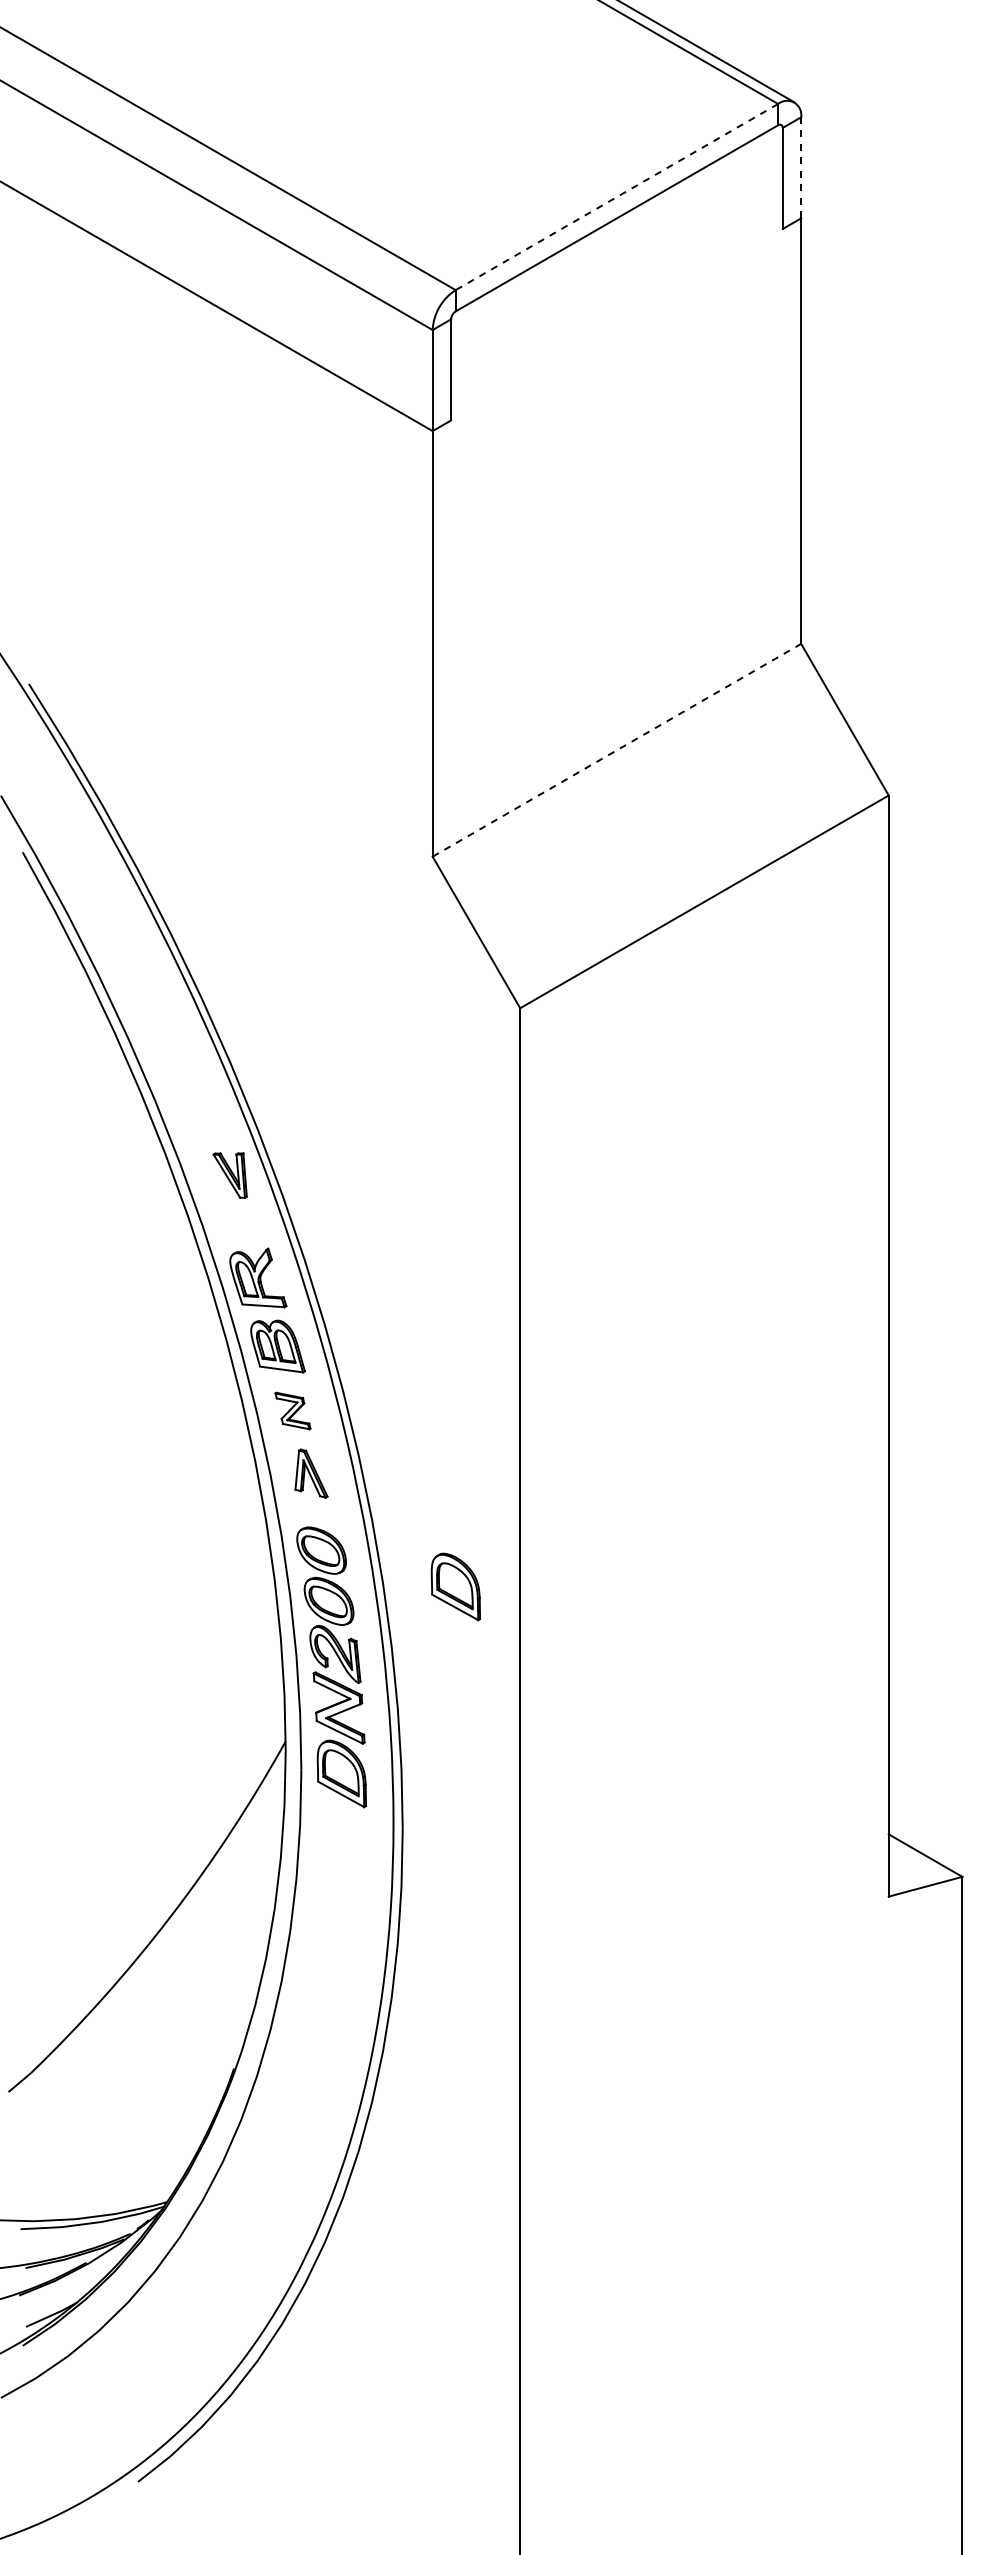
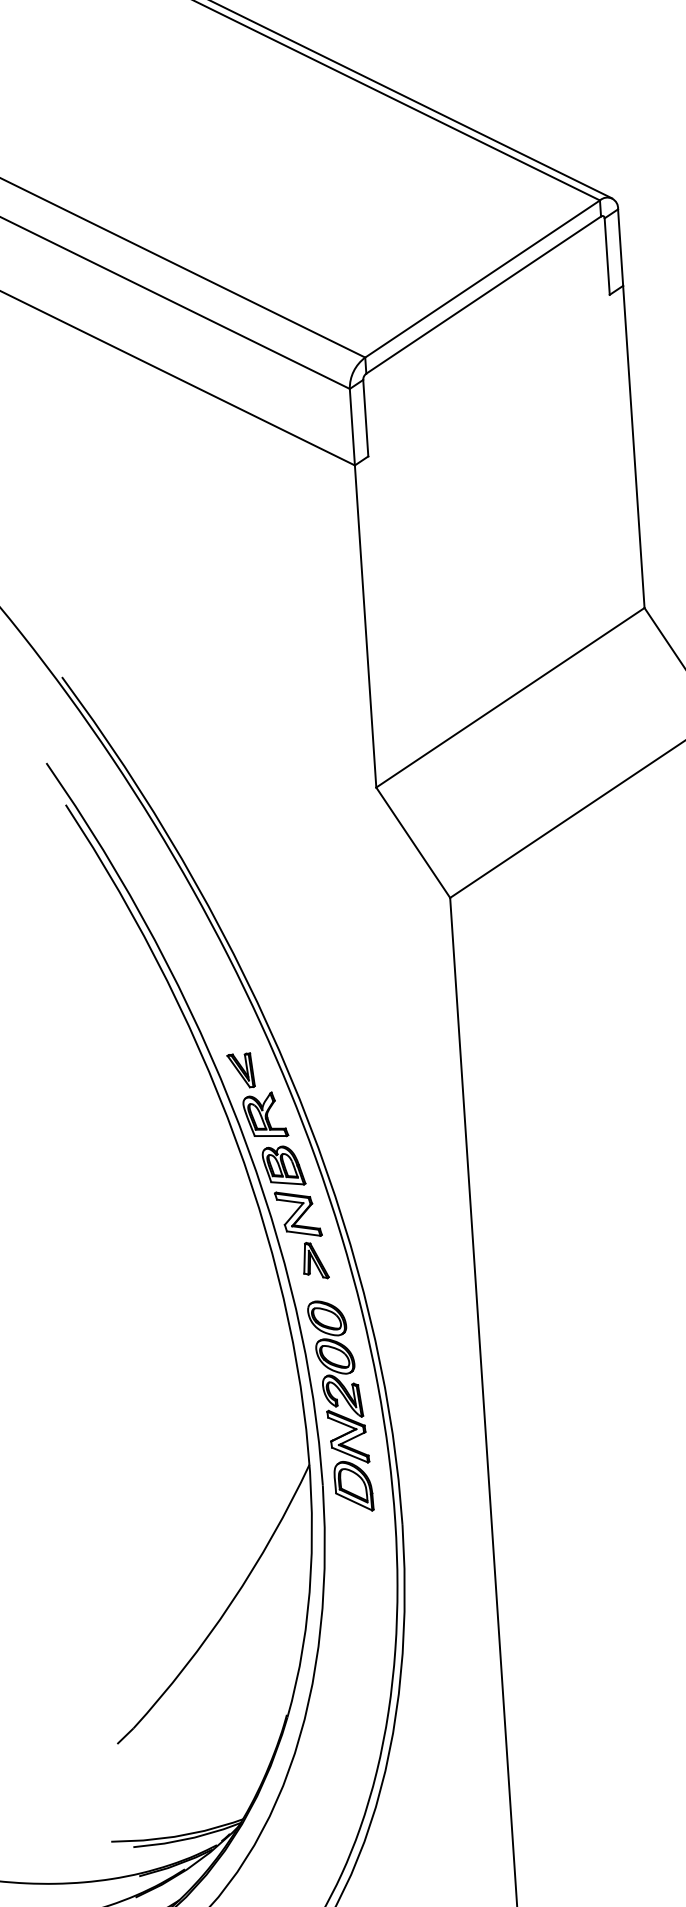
line: (801, 167) -> (620, 247), dashed -> solid
line: (616, 197) -> (482, 279), dashed -> solid
line: (616, 750) -> (510, 697), dashed -> solid
part: (229, 1175) -> (240, 1070), moved
part: (292, 1410) -> (298, 1213), size x1.67
part: (455, 1586) -> (430, 1338), removed

